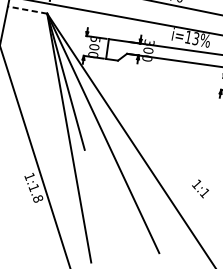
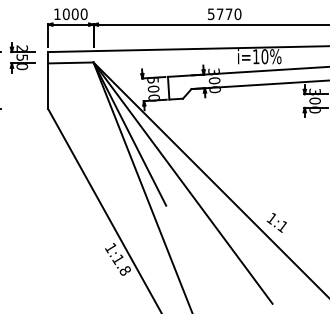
line: (27, 9) -> (70, 62), dashed -> solid
text: (195, 38) -> (264, 56), i=13% -> i=10%
text: (200, 188) -> (276, 222), moved

